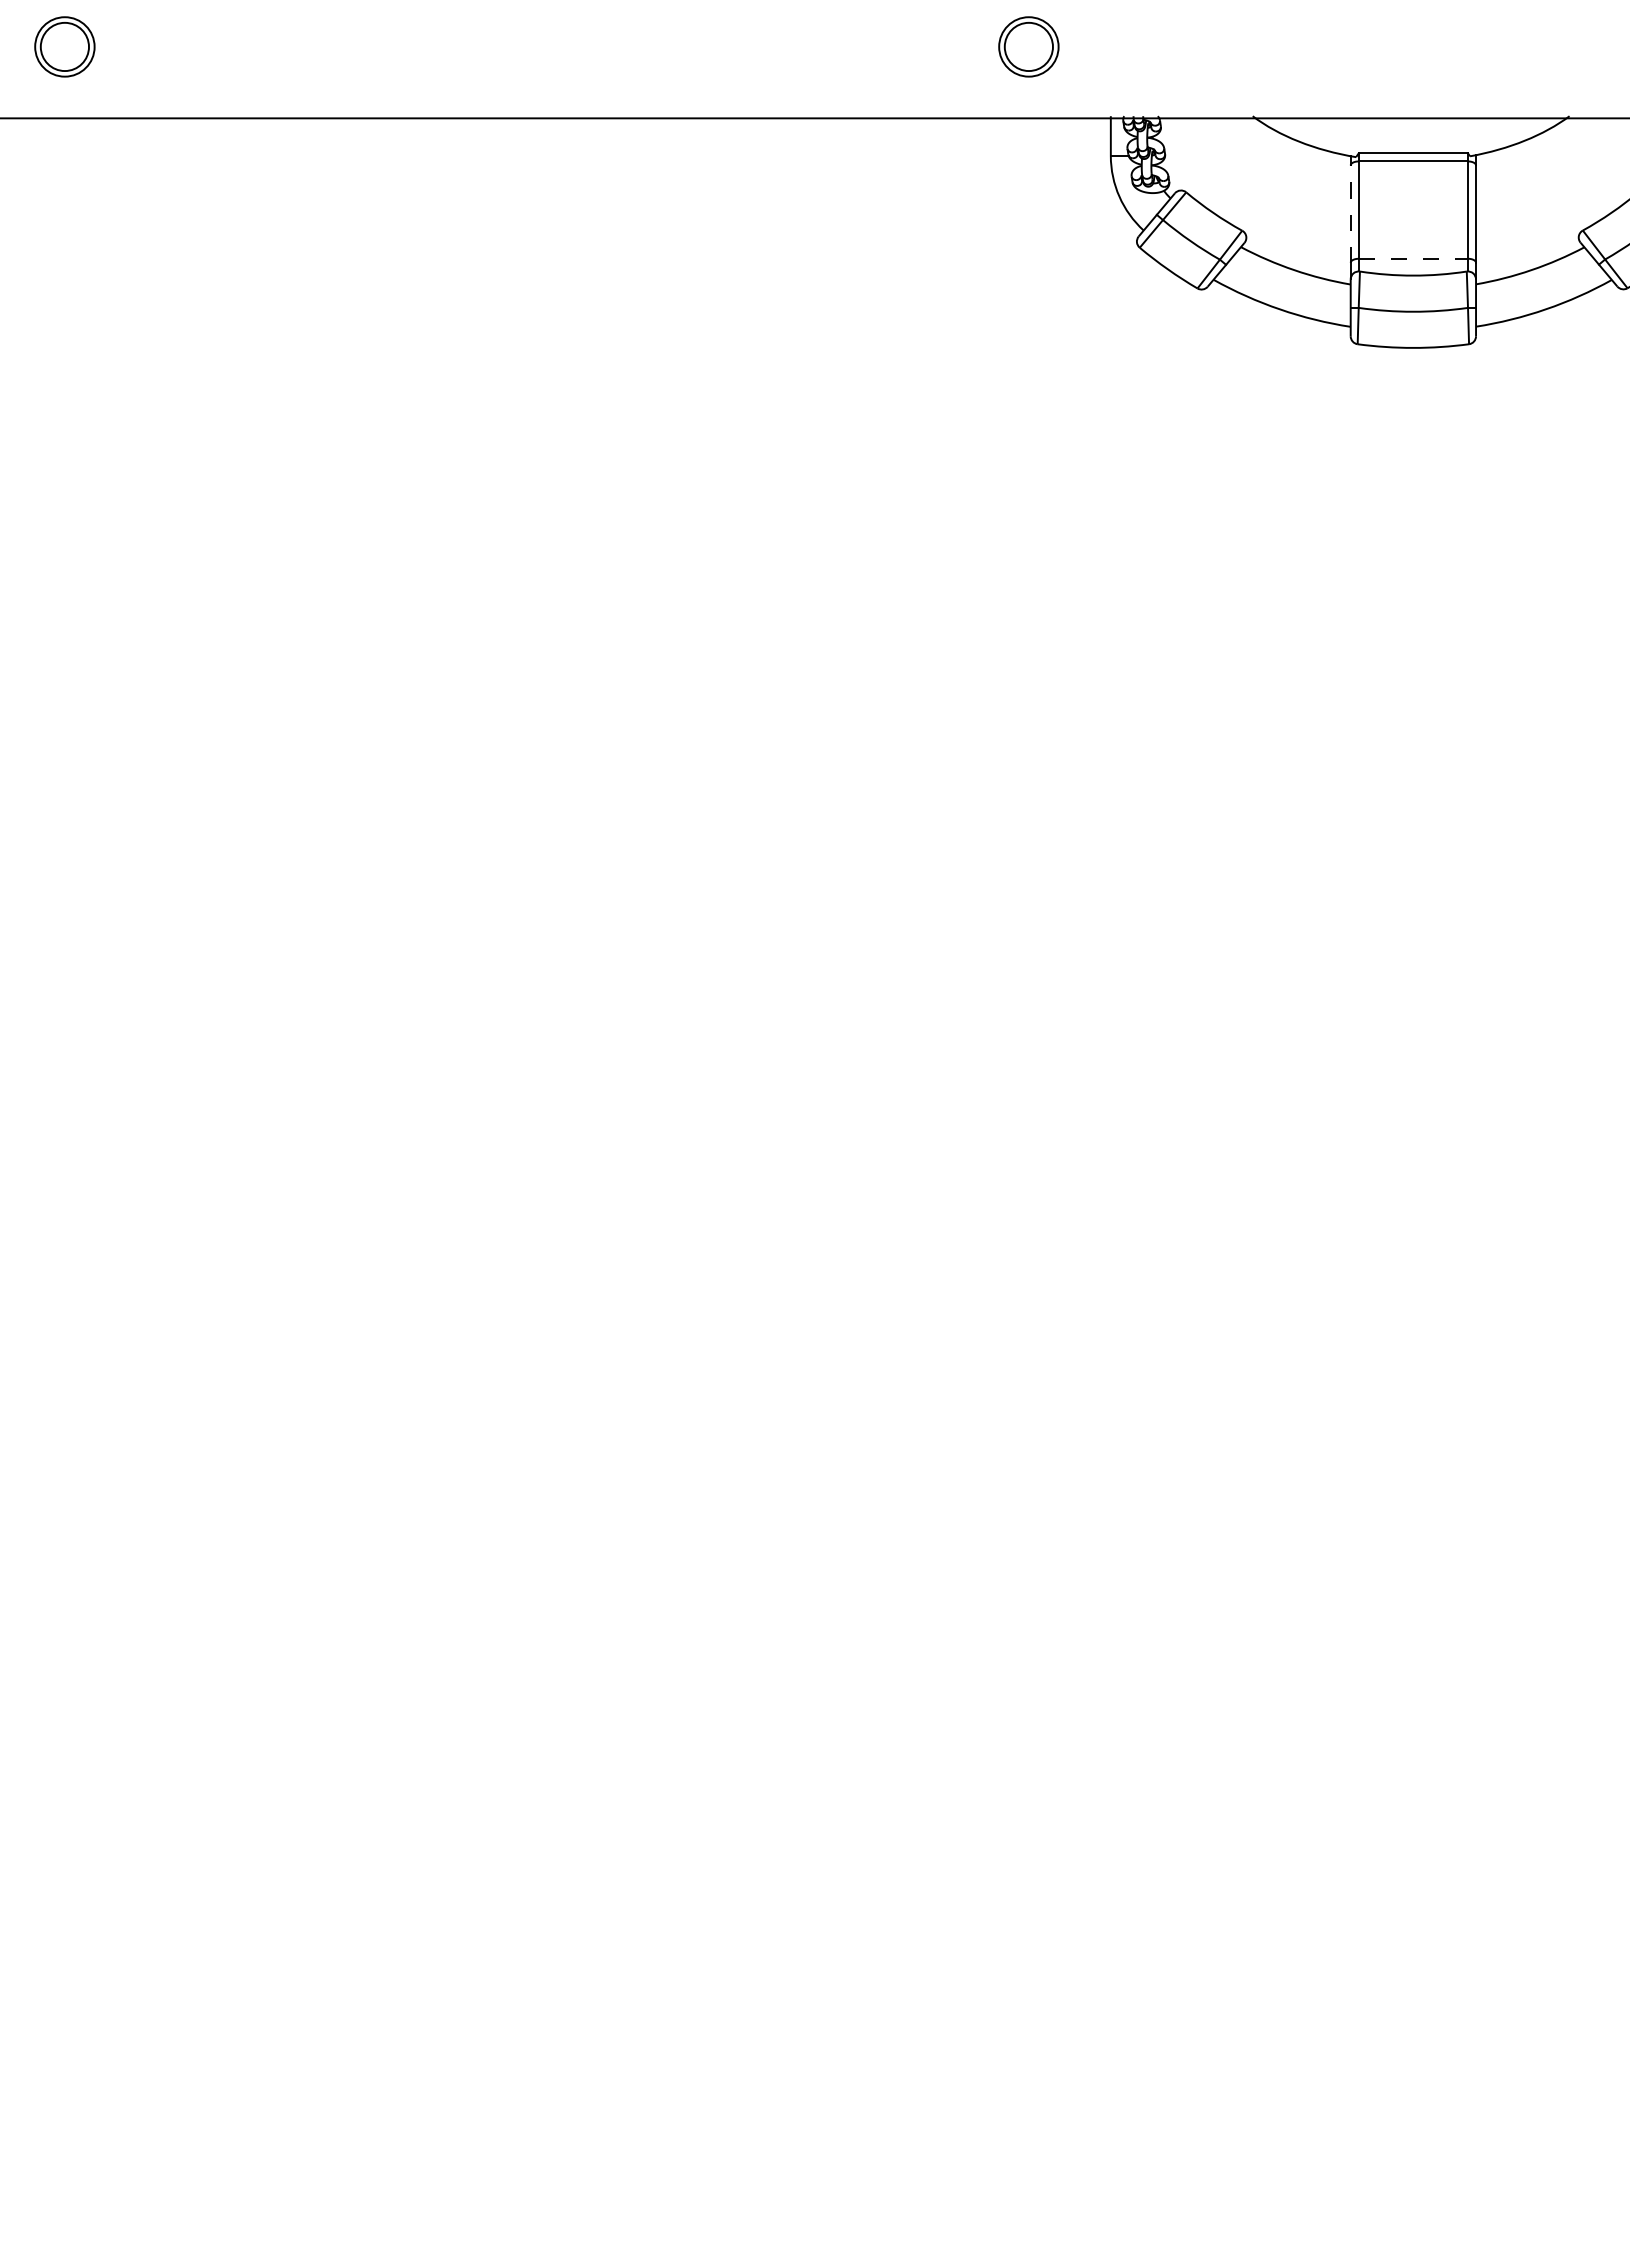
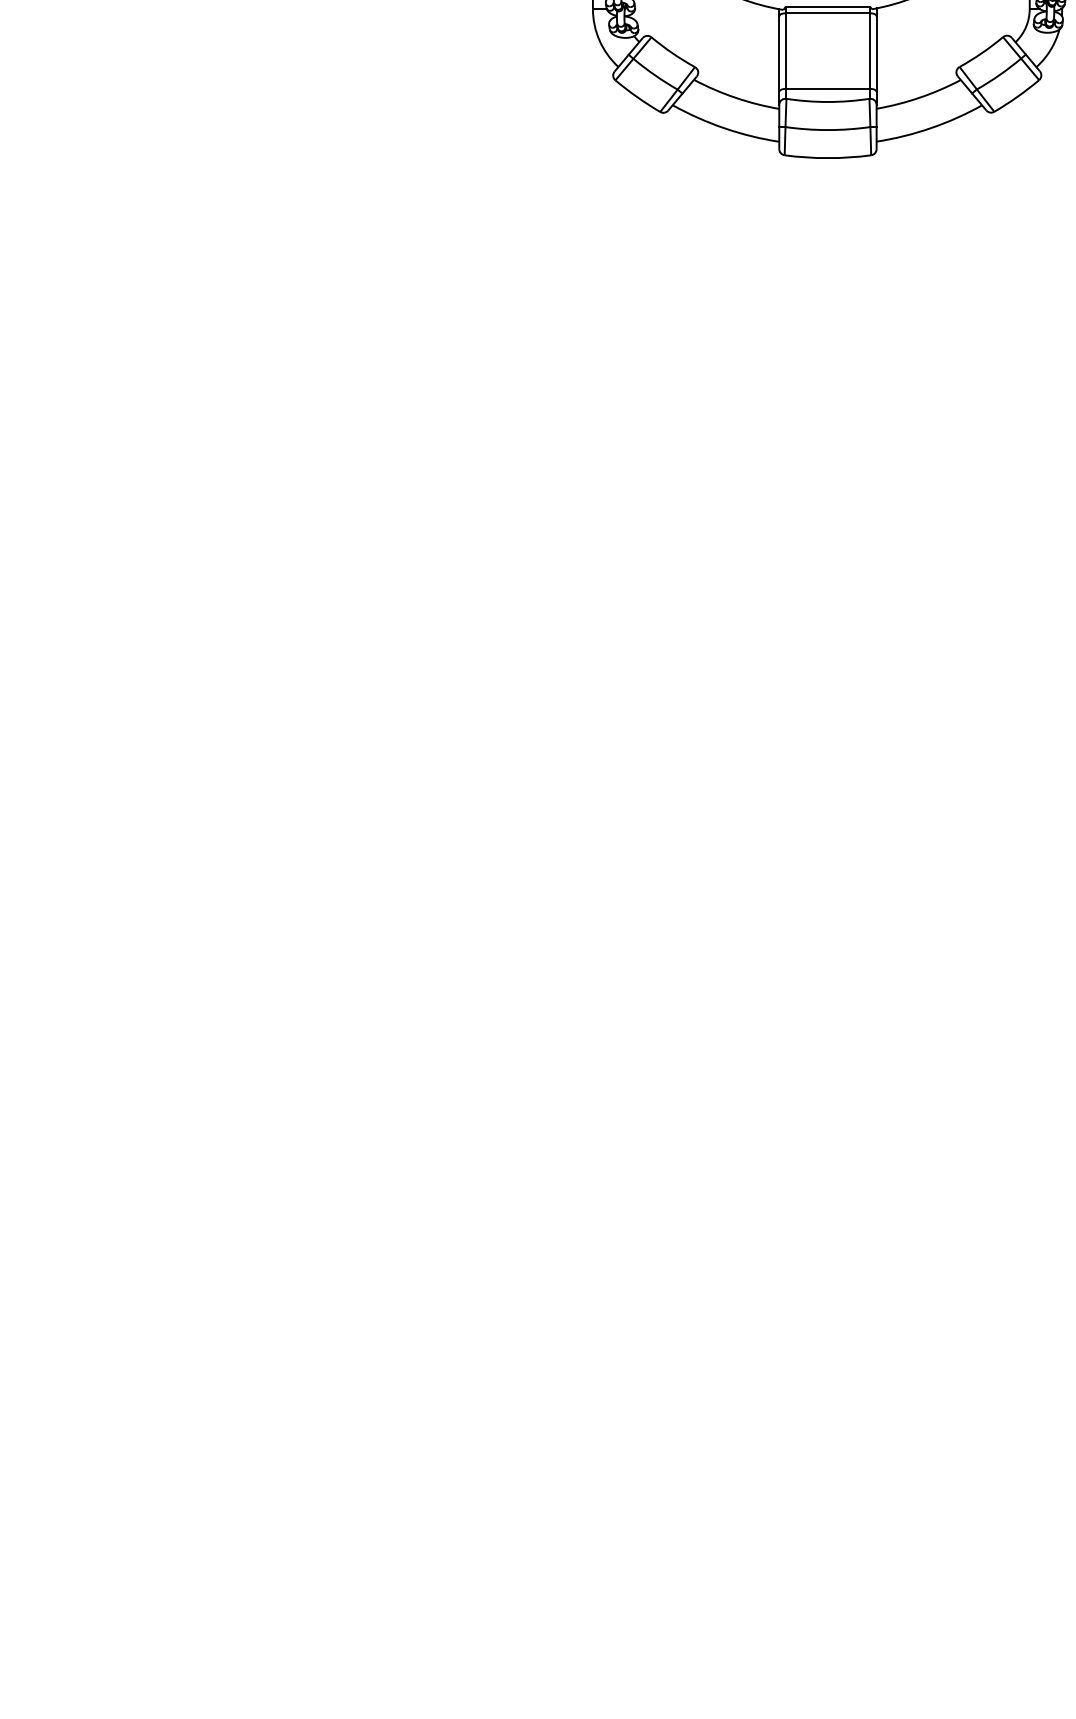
line: (1350, 214) -> (779, 54), dashed -> solid
line: (1413, 258) -> (828, 88), dashed -> solid

